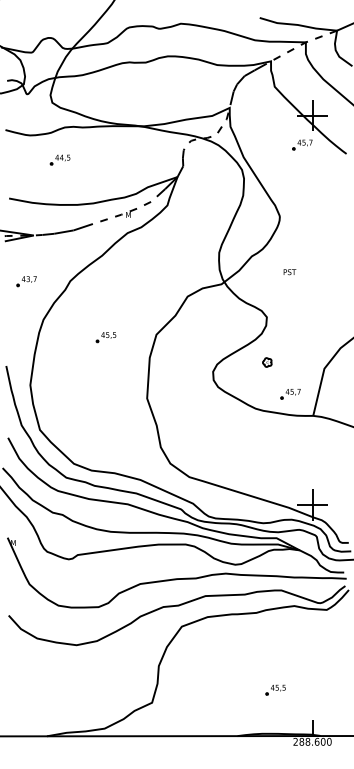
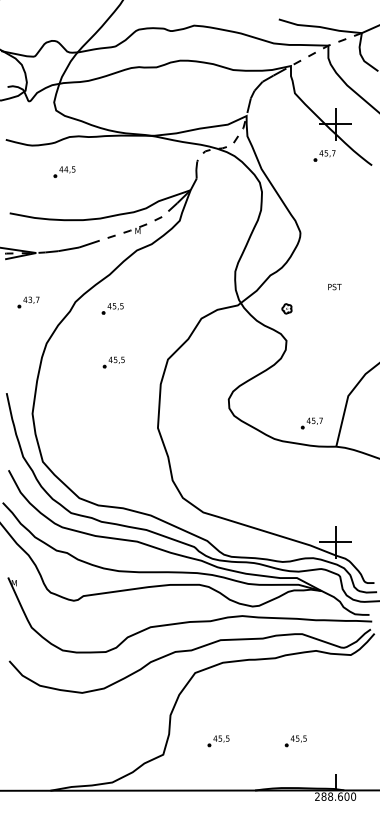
text: (289, 272) -> (334, 287), moved
part: (104, 287) -> (112, 308), added
part: (267, 362) -> (287, 308), moved
part: (203, 689) -> (218, 740), added

